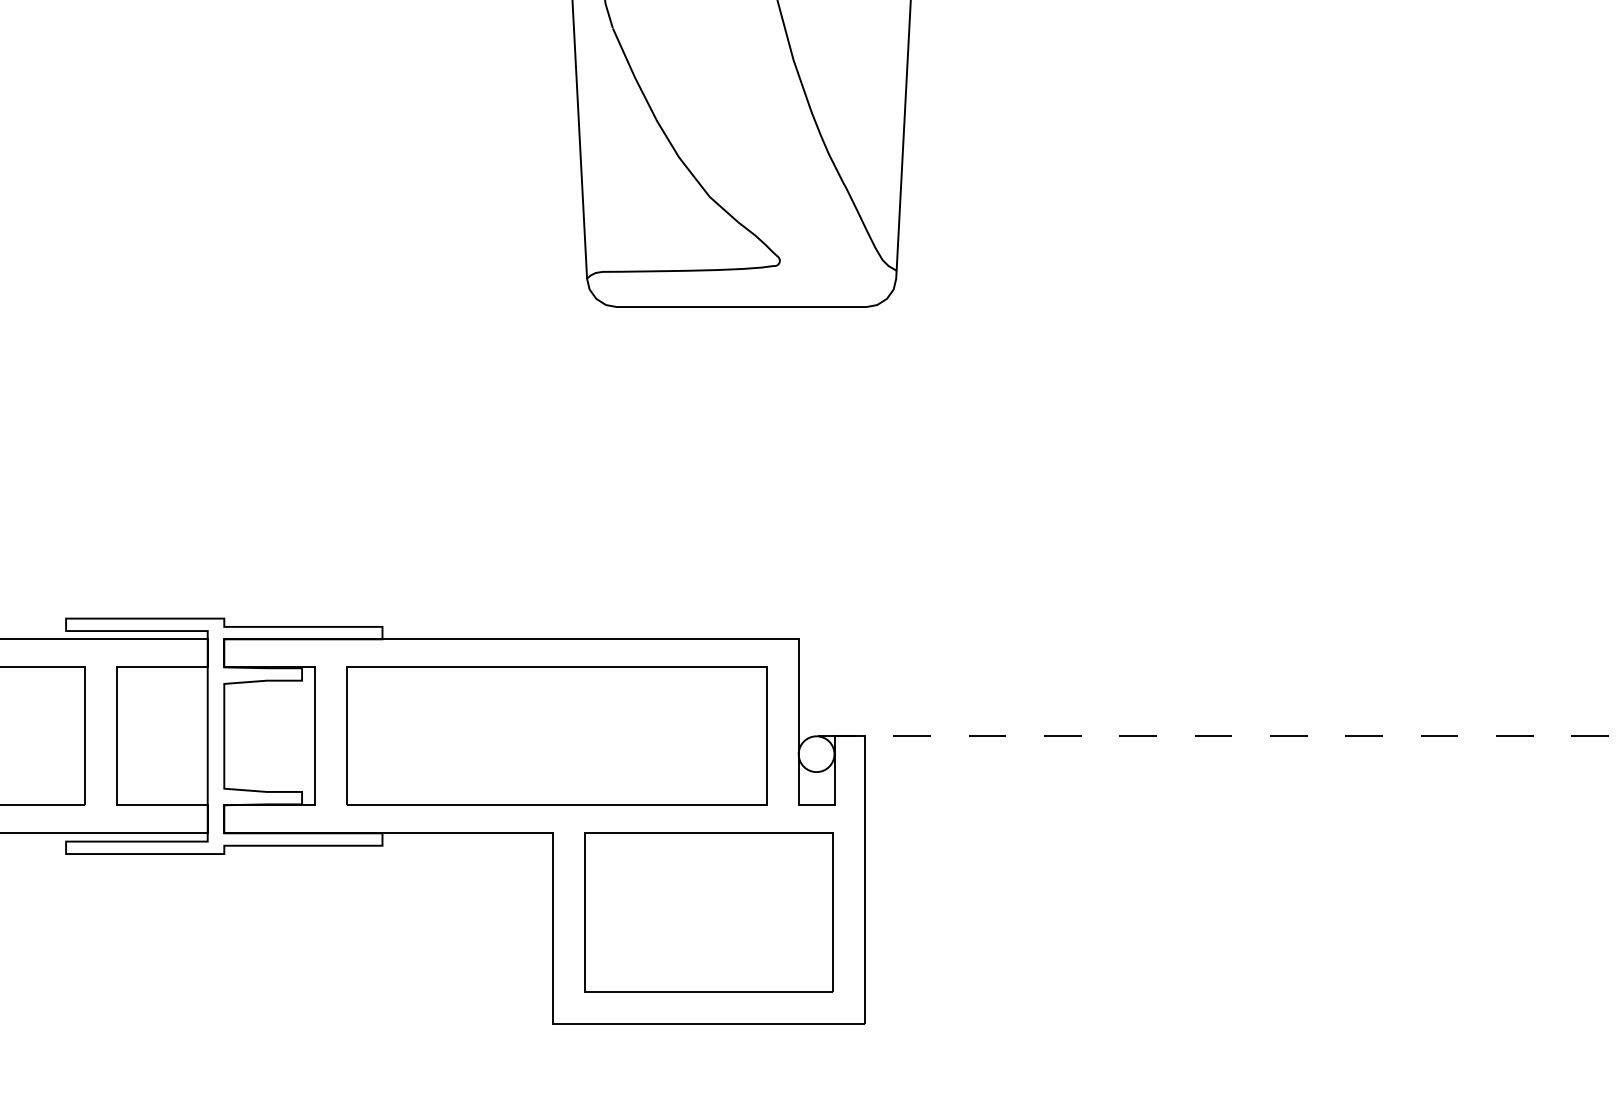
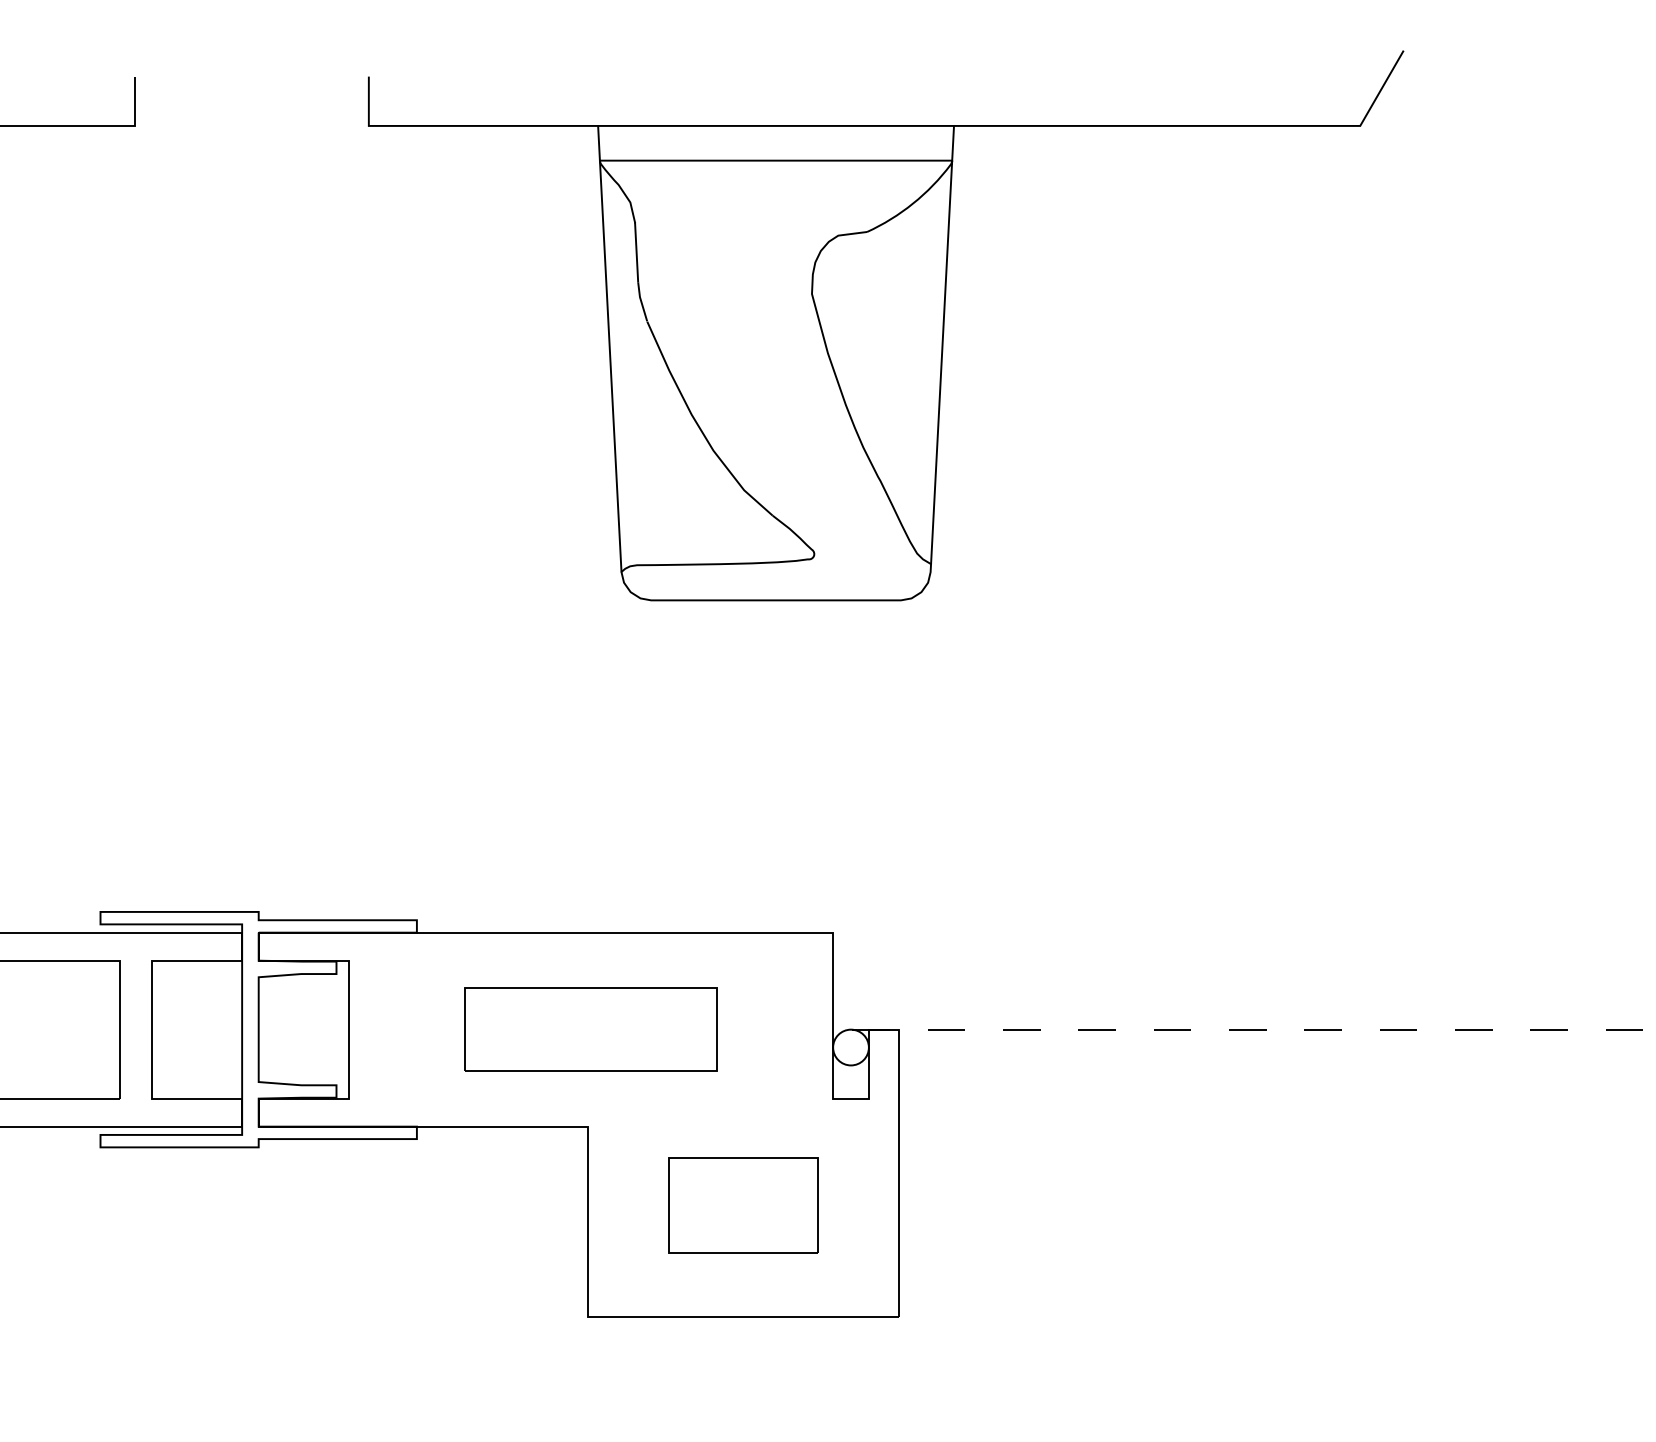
part: (556, 736) -> (590, 1029), size x0.6
part: (709, 912) -> (743, 1205), size x0.6

